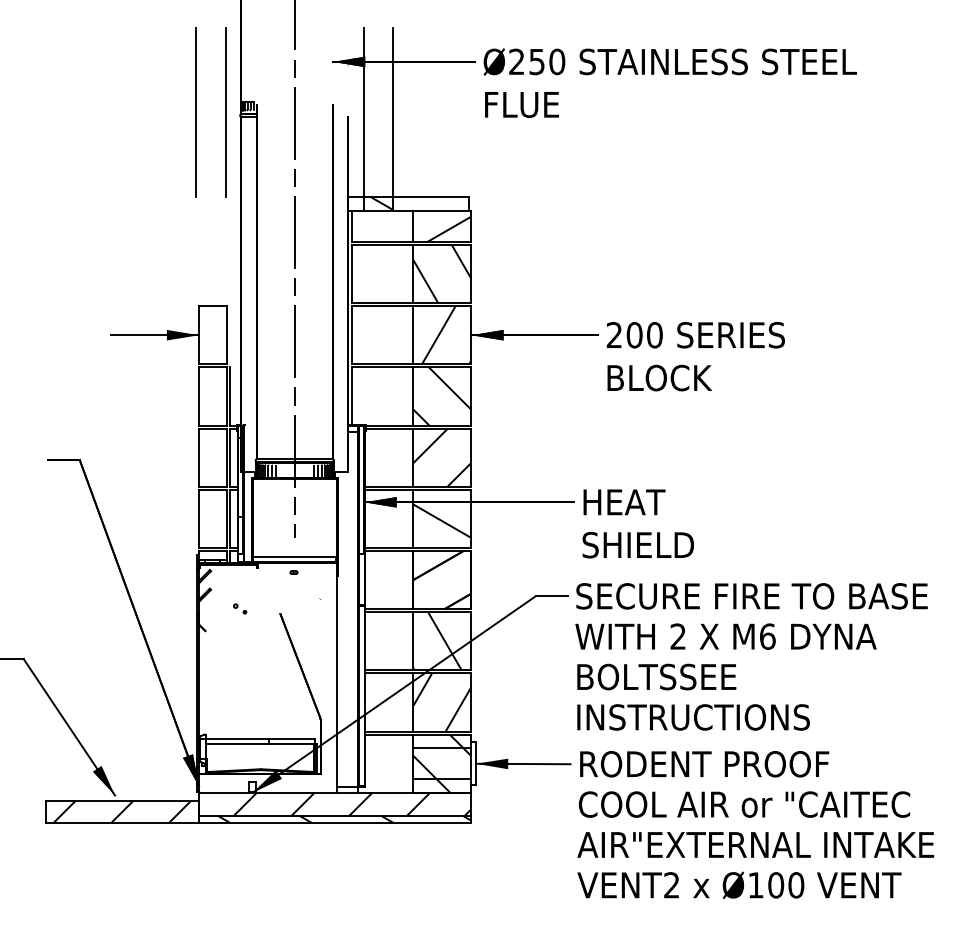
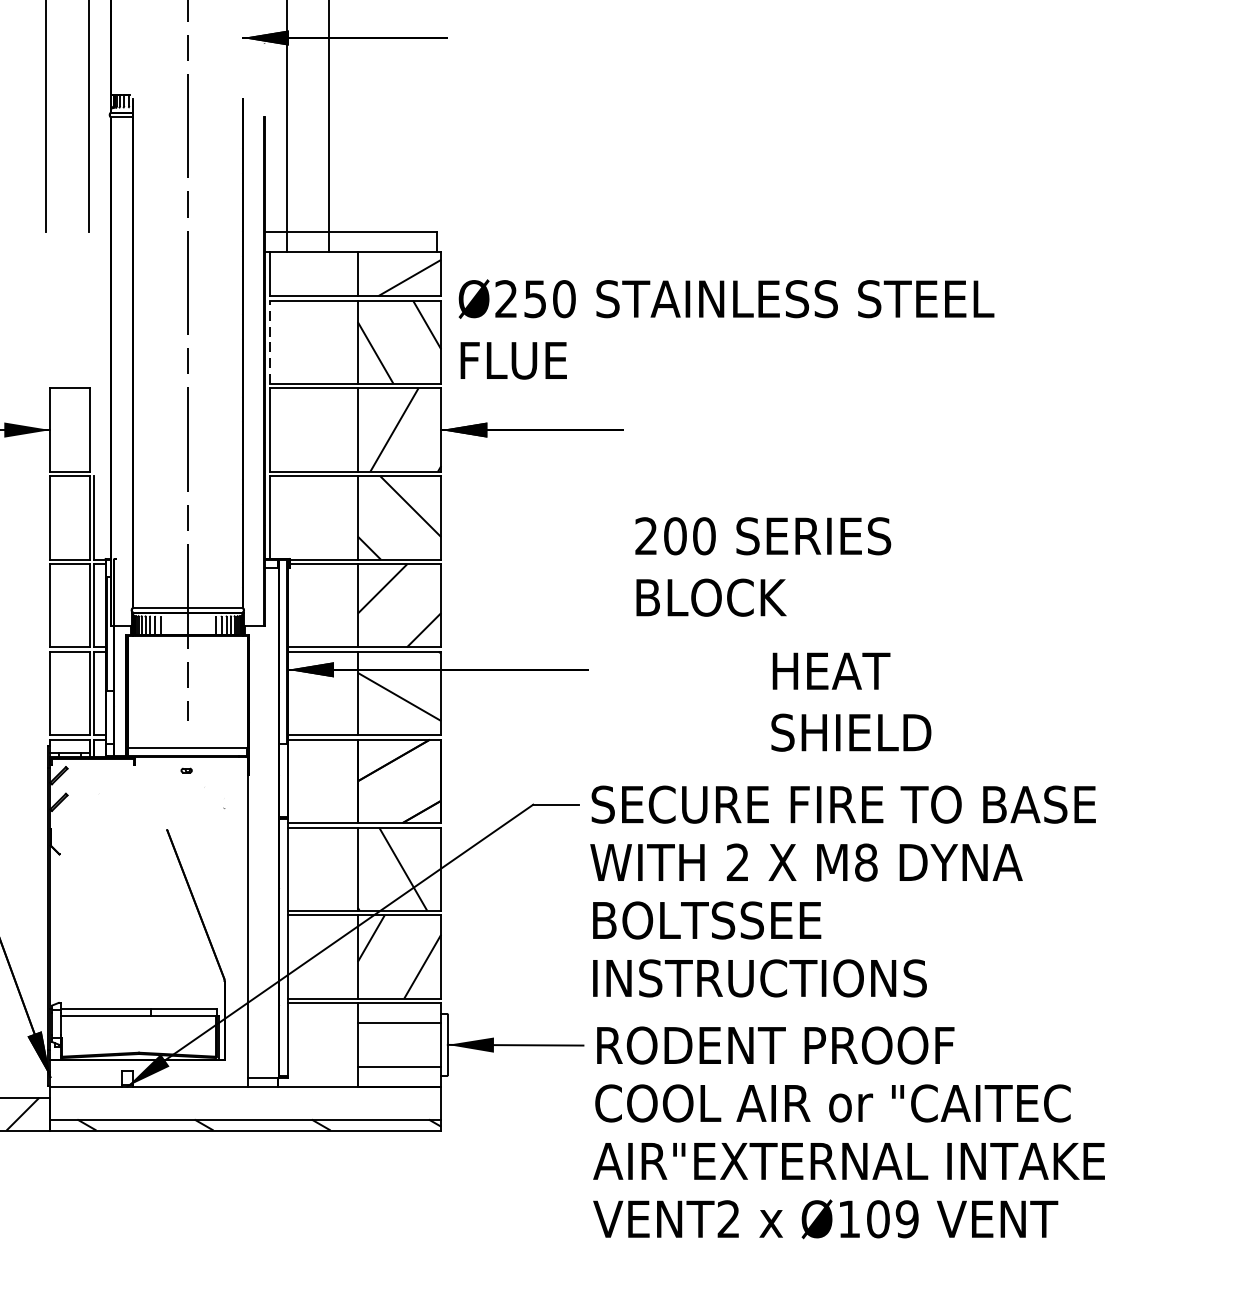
text: (669, 83) -> (725, 330), moved
hatch: (381, 203) -> (312, 241), removed
line: (352, 273) -> (270, 341), solid -> dashed
text: (695, 356) -> (762, 566), moved
text: (637, 523) -> (850, 701), moved
part: (240, 608) -> (109, 822), removed
text: (767, 636) -> (865, 862), M6 -> M8
hatch: (442, 763) -> (399, 1044), removed
hatch: (335, 803) -> (246, 1101), removed
text: (796, 885) -> (907, 1219), Ø100 -> Ø109

